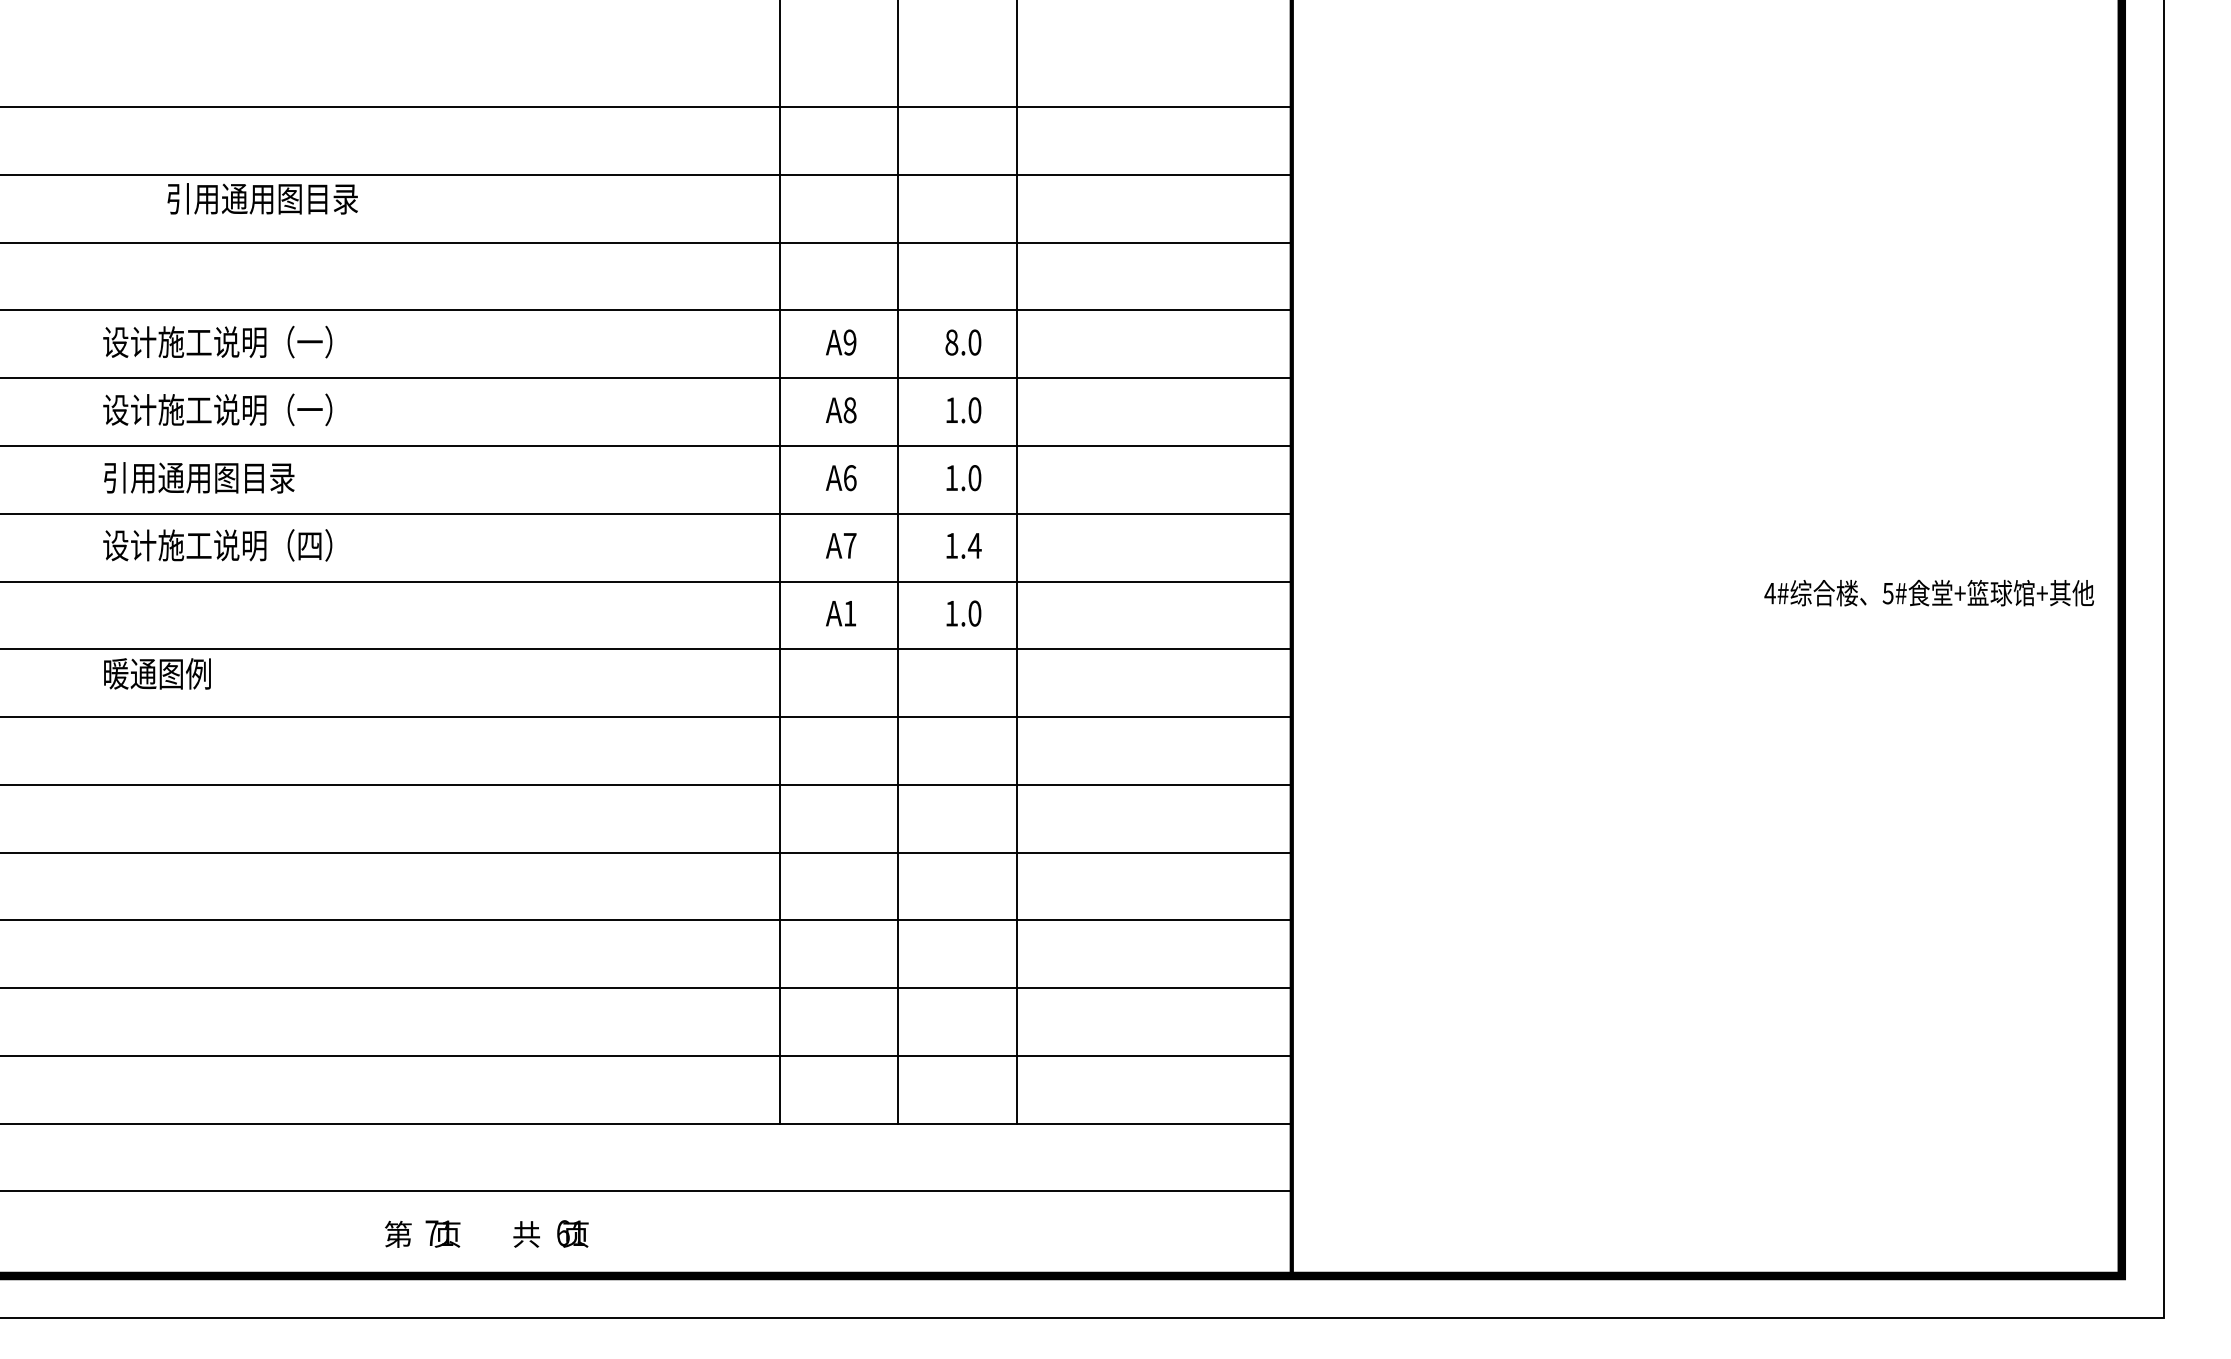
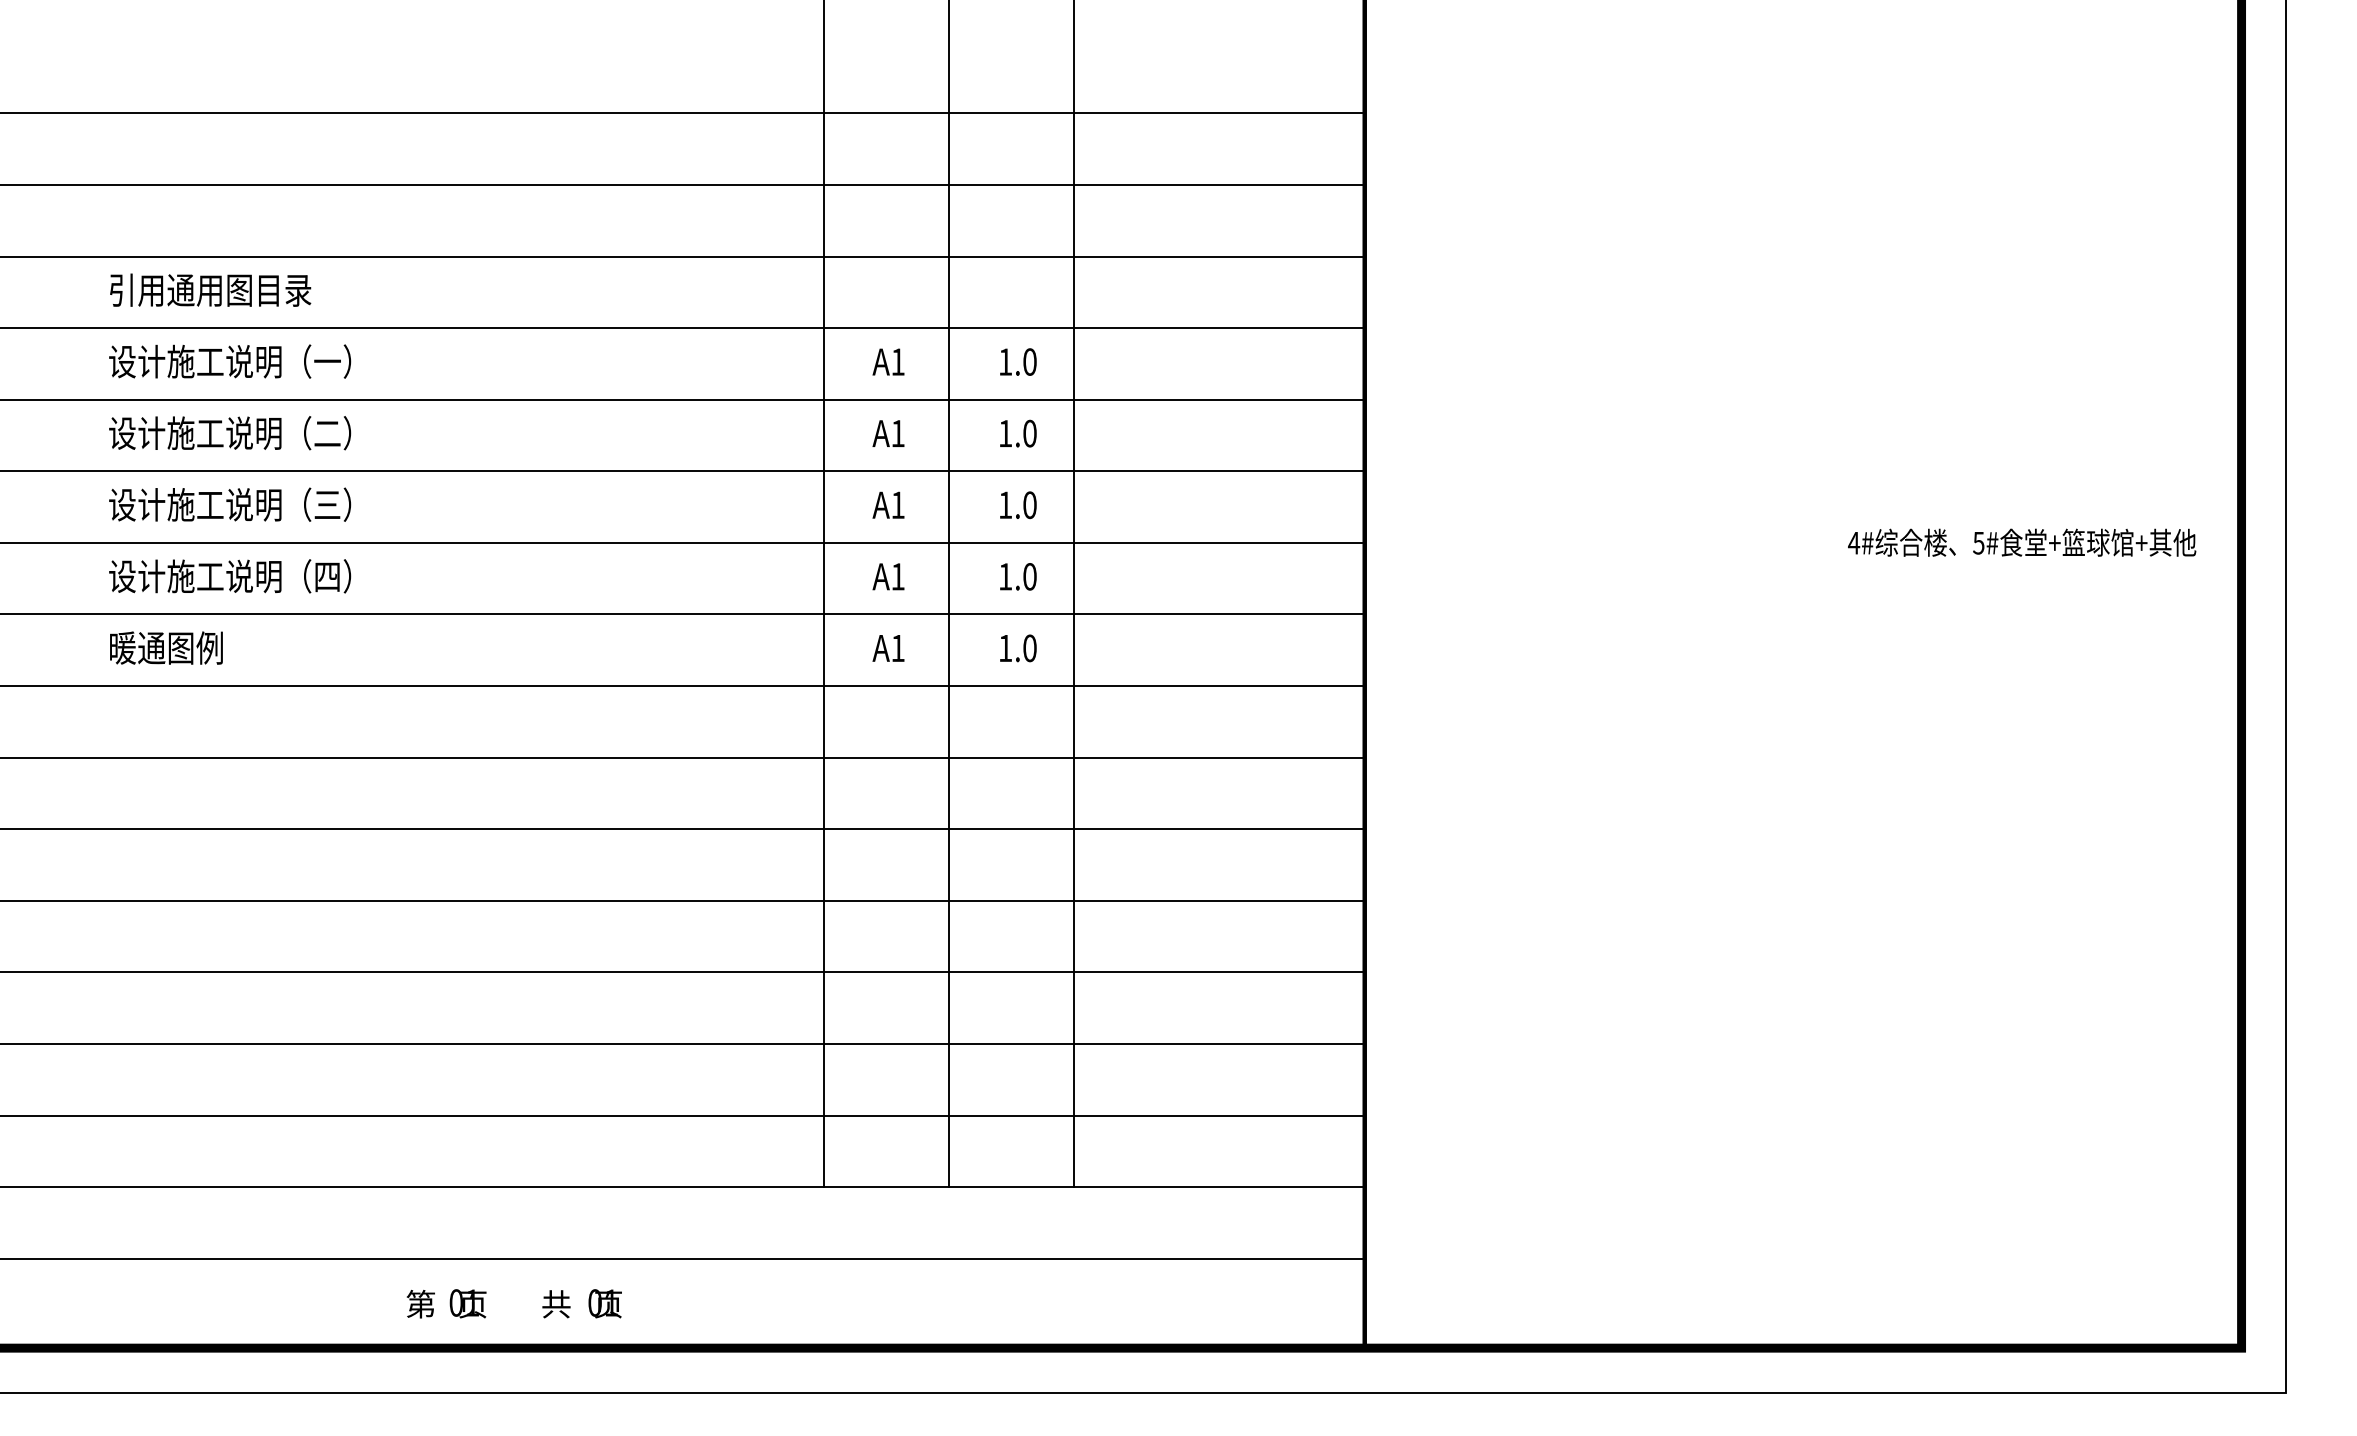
text: (262, 198) -> (210, 289), moved
text: (849, 342) -> (897, 361), A9 -> A1
text: (951, 342) -> (1005, 361), 8.0 -> 1.0
text: (309, 410) -> (327, 433), 设计施工说明（一） -> 设计施工说明（二）
text: (849, 410) -> (897, 433), A8 -> A1
text: (218, 477) -> (230, 504), 引用通用图目录 -> 设计施工说明（三）
text: (849, 478) -> (897, 505), A6 -> A1
text: (849, 545) -> (897, 576), A7 -> A1
text: (974, 545) -> (1029, 576), 1.4 -> 1.0
text: (1929, 592) -> (2022, 542), moved
text: (157, 673) -> (166, 647), moved
text: (432, 1232) -> (456, 1302), 71 -> 01
text: (562, 1232) -> (594, 1302), 61 -> 01

